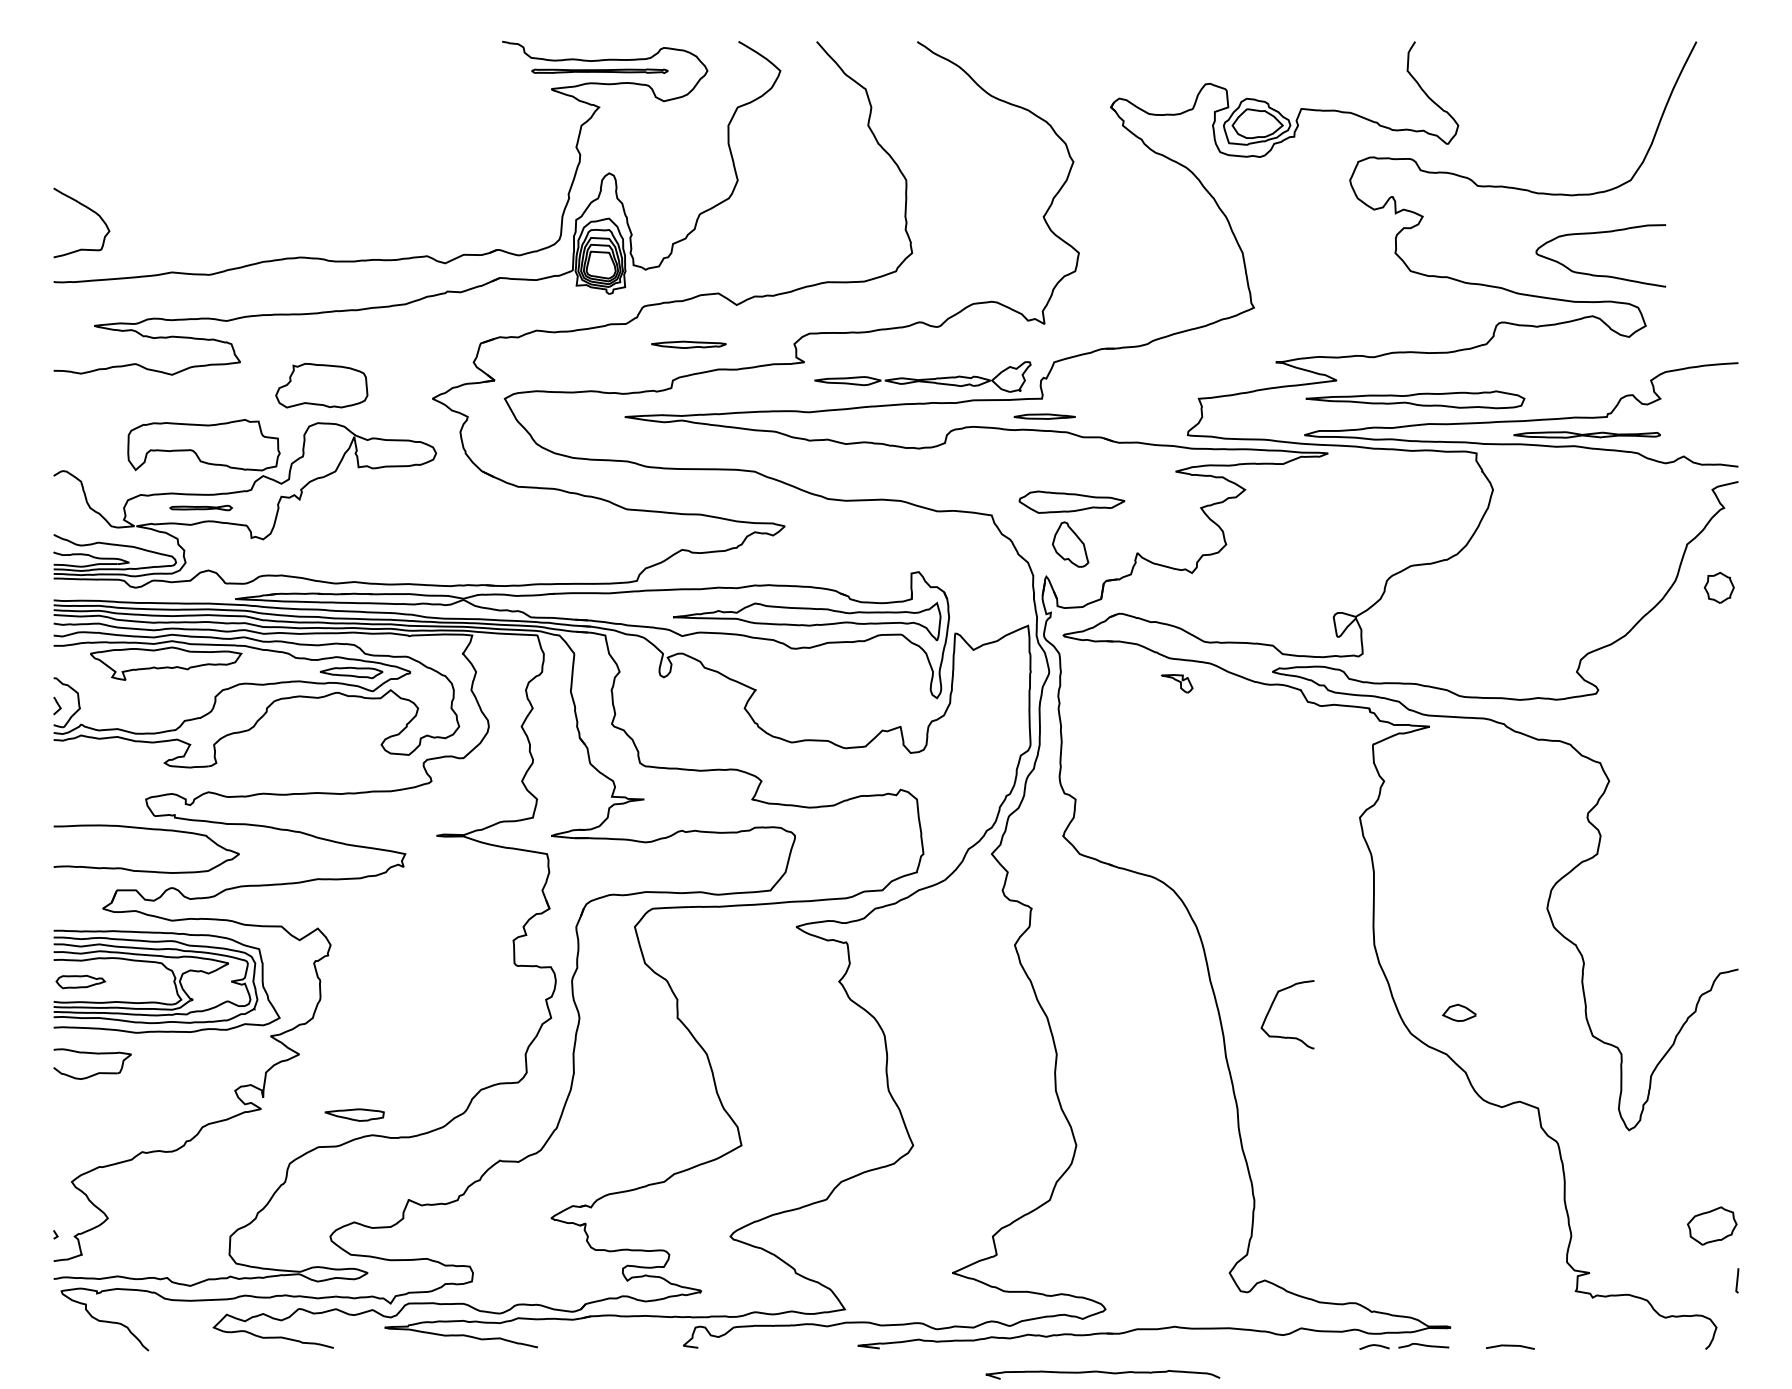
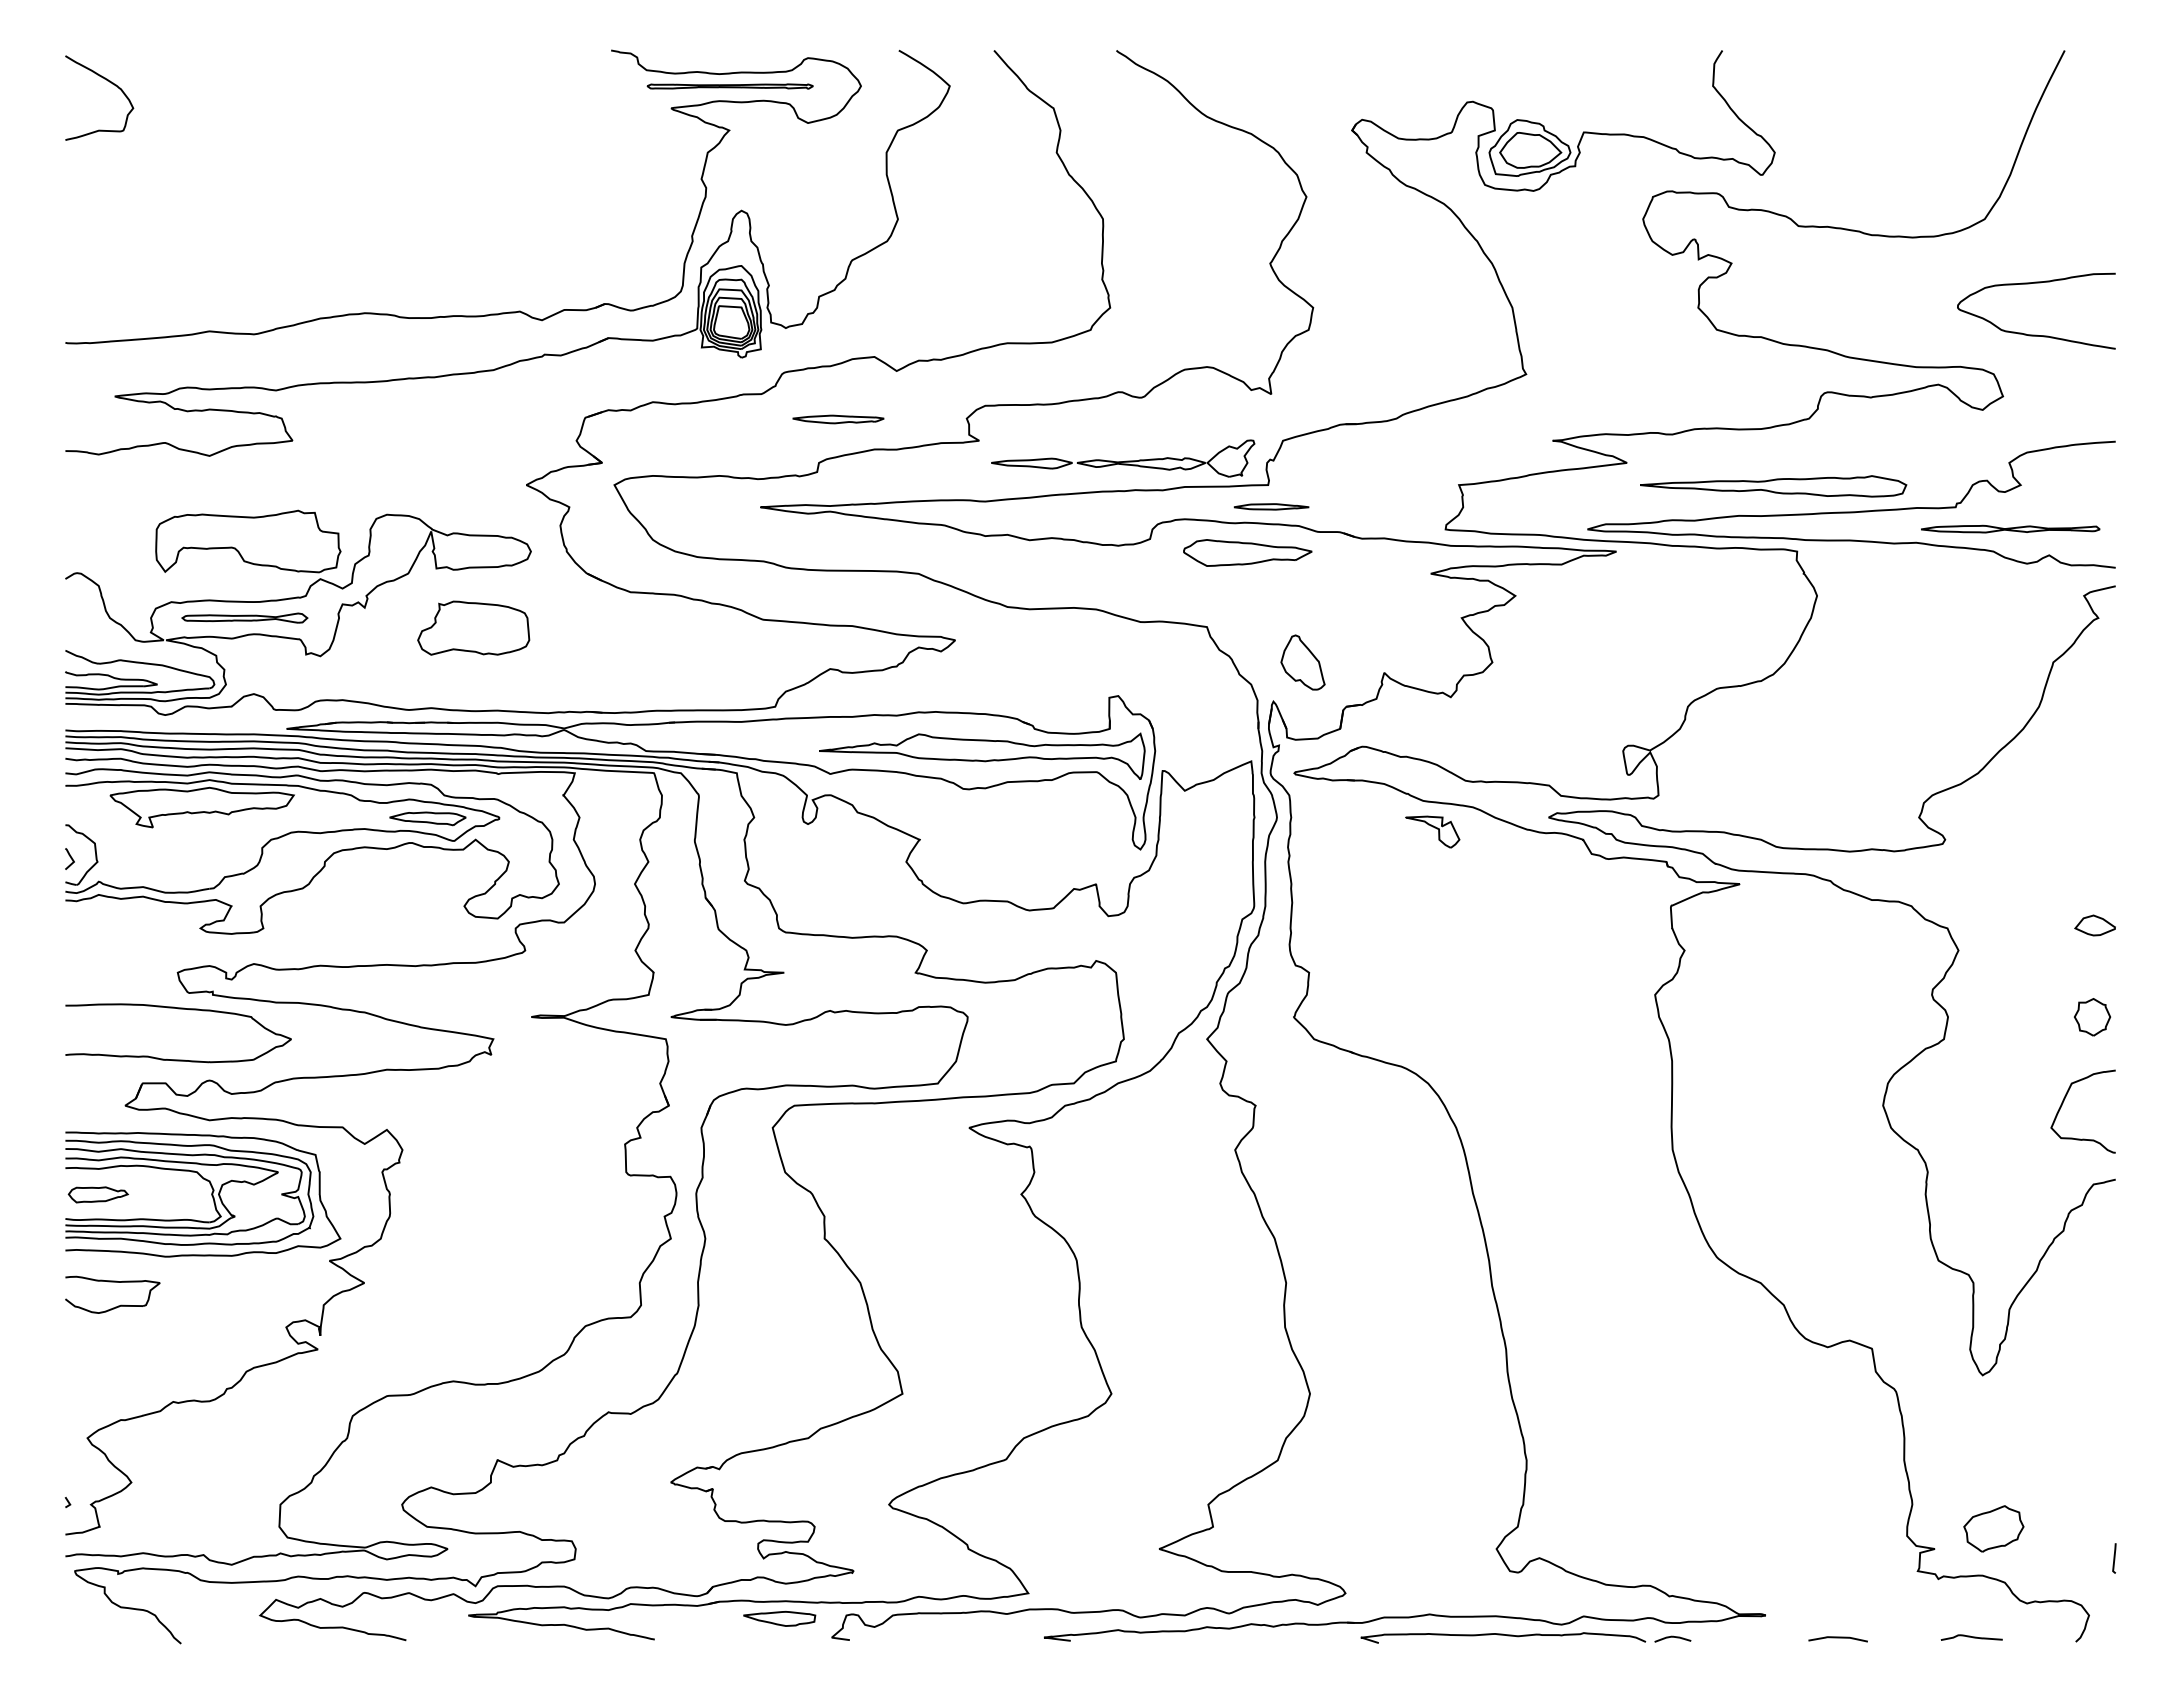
curve: (88, 209) -> (107, 81), moved
curve: (1601, 275) -> (2036, 334), moved
part: (321, 385) -> (473, 627), moved
part: (1415, 399) -> (1773, 486), moved
part: (1587, 434) -> (2010, 528), moved
part: (1071, 501) -> (1247, 552), moved
part: (200, 507) -> (244, 617), size x1.67
part: (1719, 588) -> (2092, 1017), moved
part: (1177, 683) -> (1432, 831), size x1.43
curve: (1272, 1006) -> (2064, 1101), moved
curve: (1459, 1006) -> (2095, 917), moved
part: (354, 1114) -> (779, 1618), moved
part: (1711, 1225) -> (1993, 1528), moved
curve: (1423, 1345) -> (1971, 1637), moved
curve: (1103, 1372) -> (1503, 1635), moved

